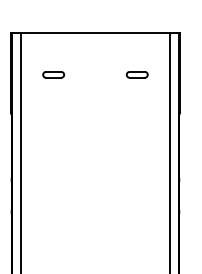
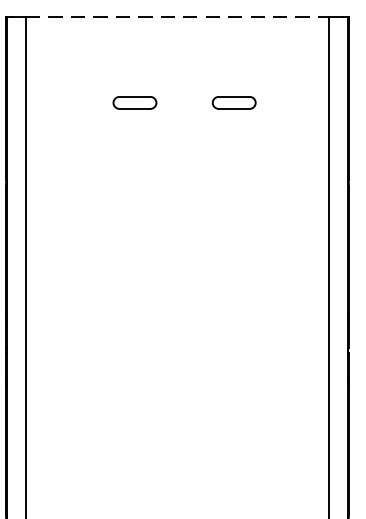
line: (95, 32) -> (177, 16), solid -> dashed
part: (53, 74) -> (134, 102), moved
part: (136, 74) -> (232, 102), moved

